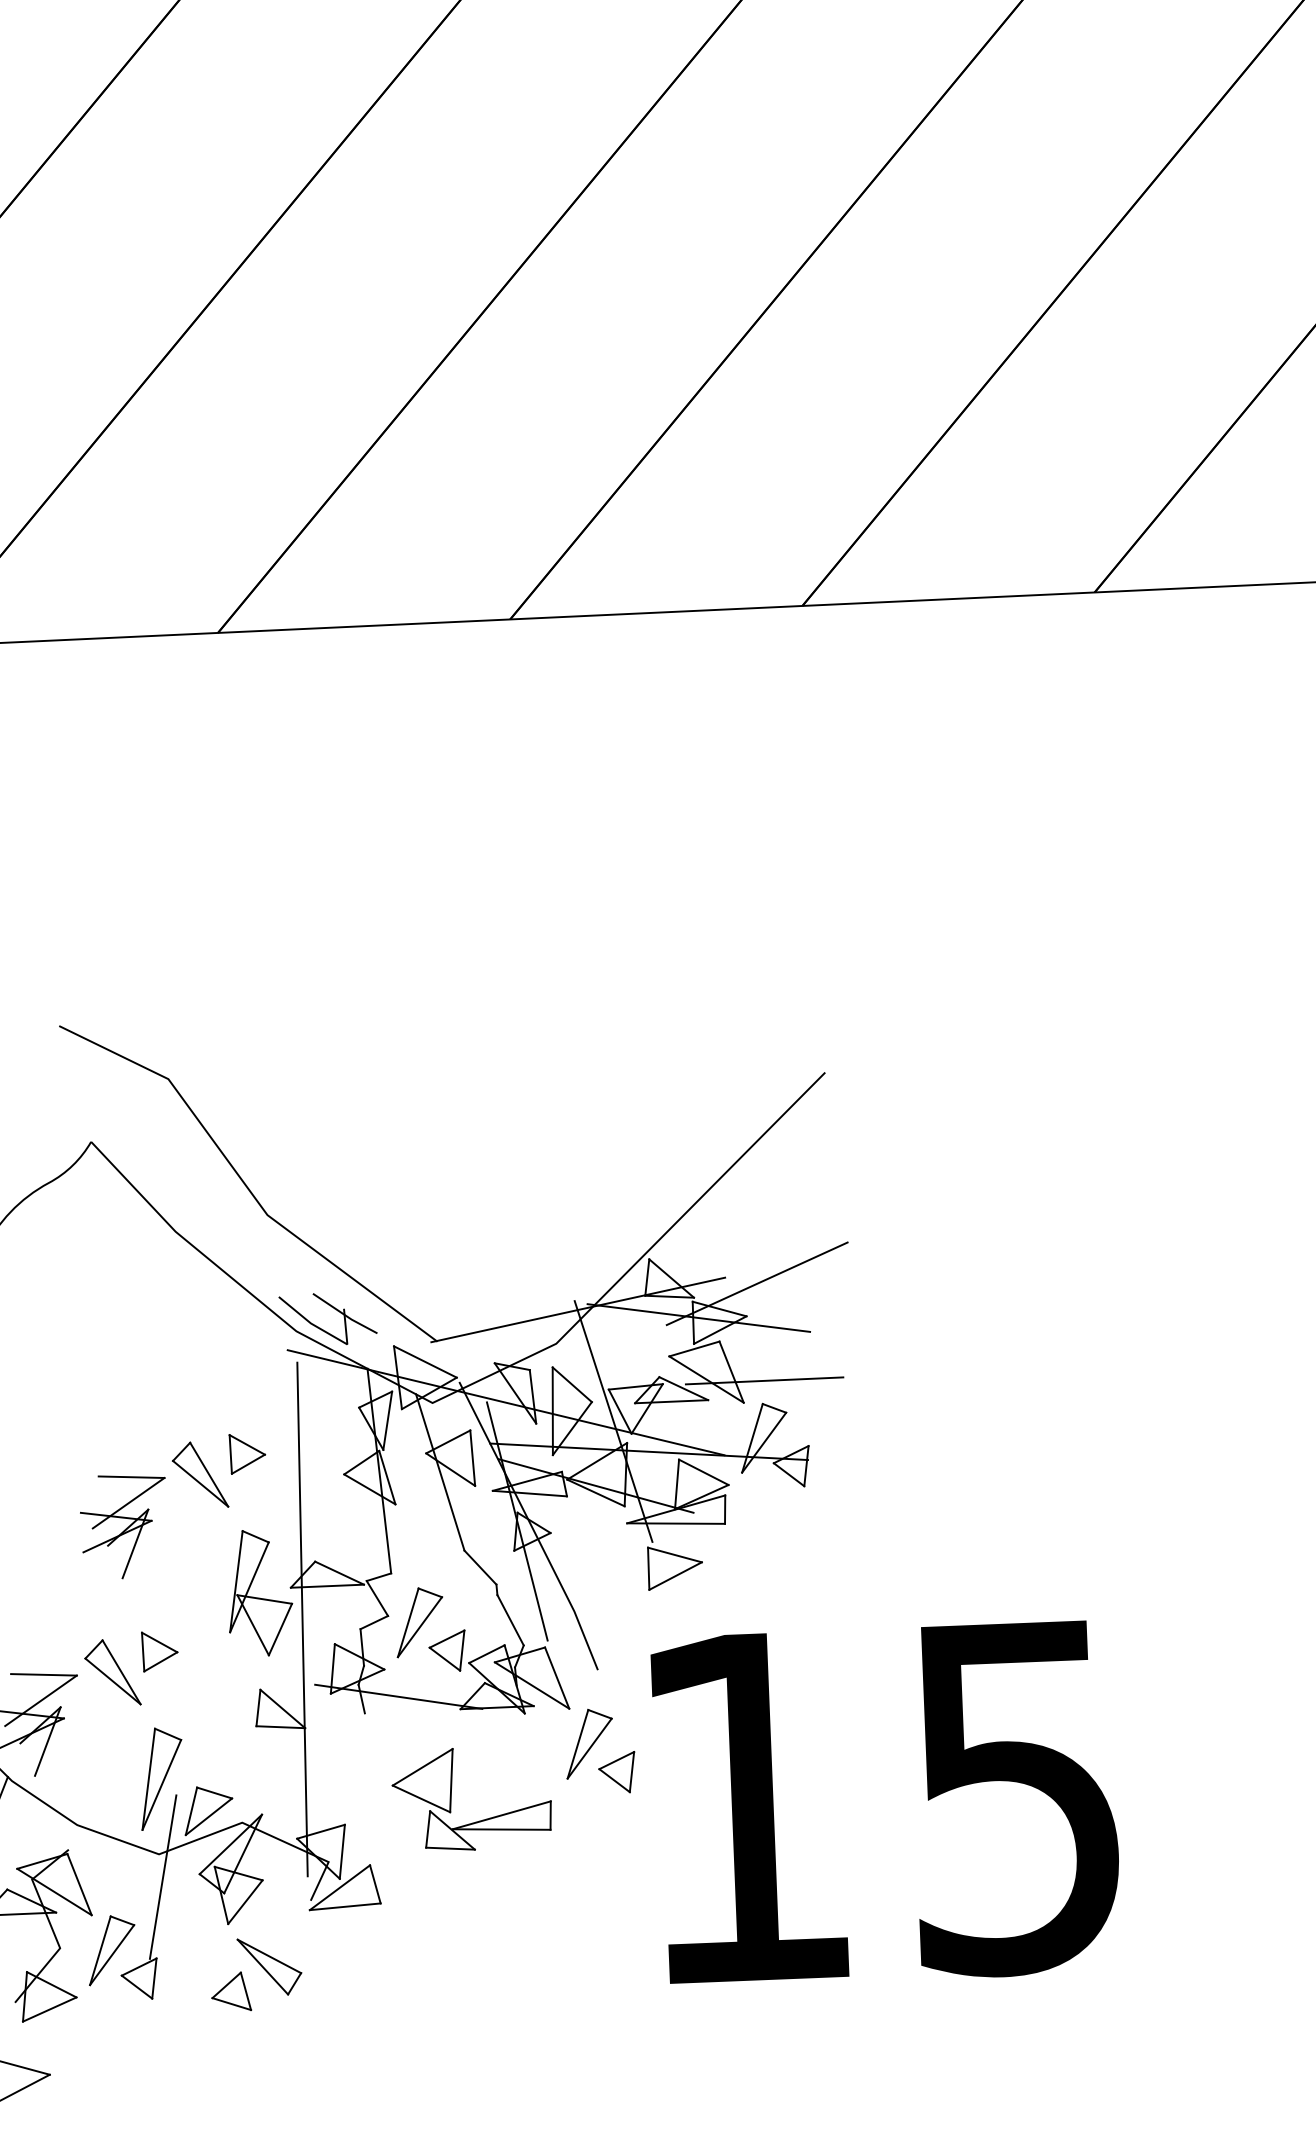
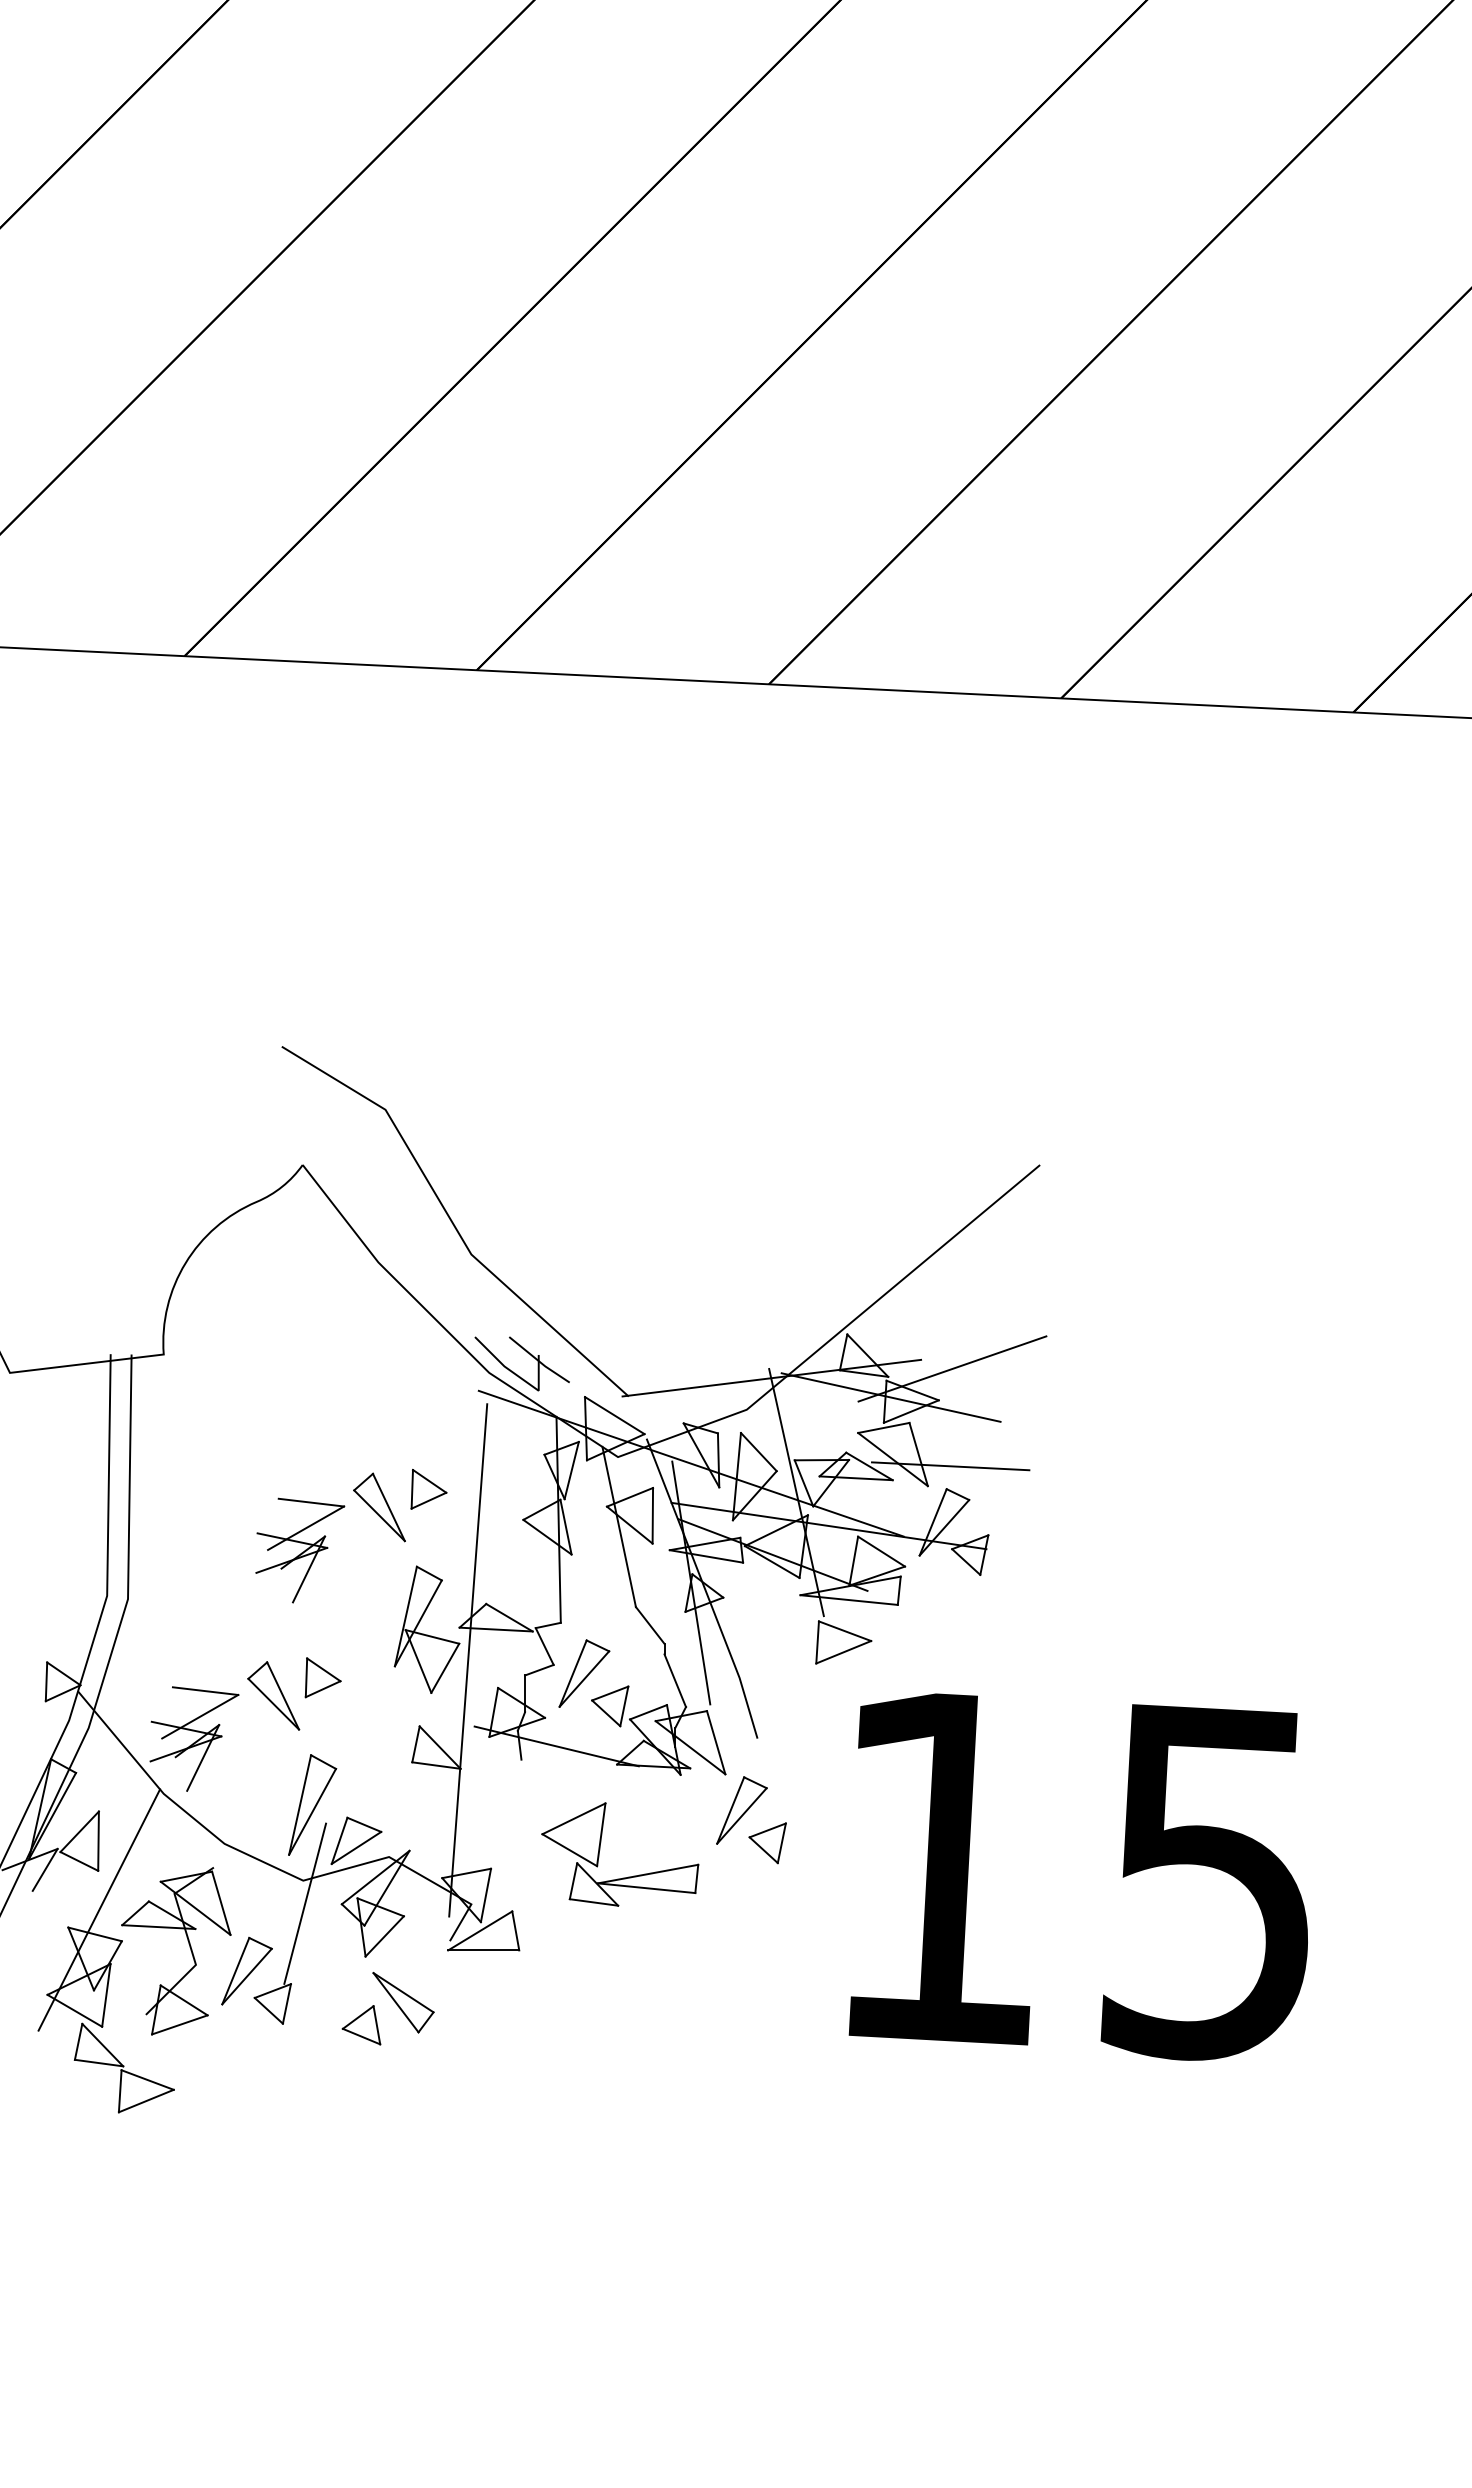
text: (882, 1803) -> (1077, 1876), moved

